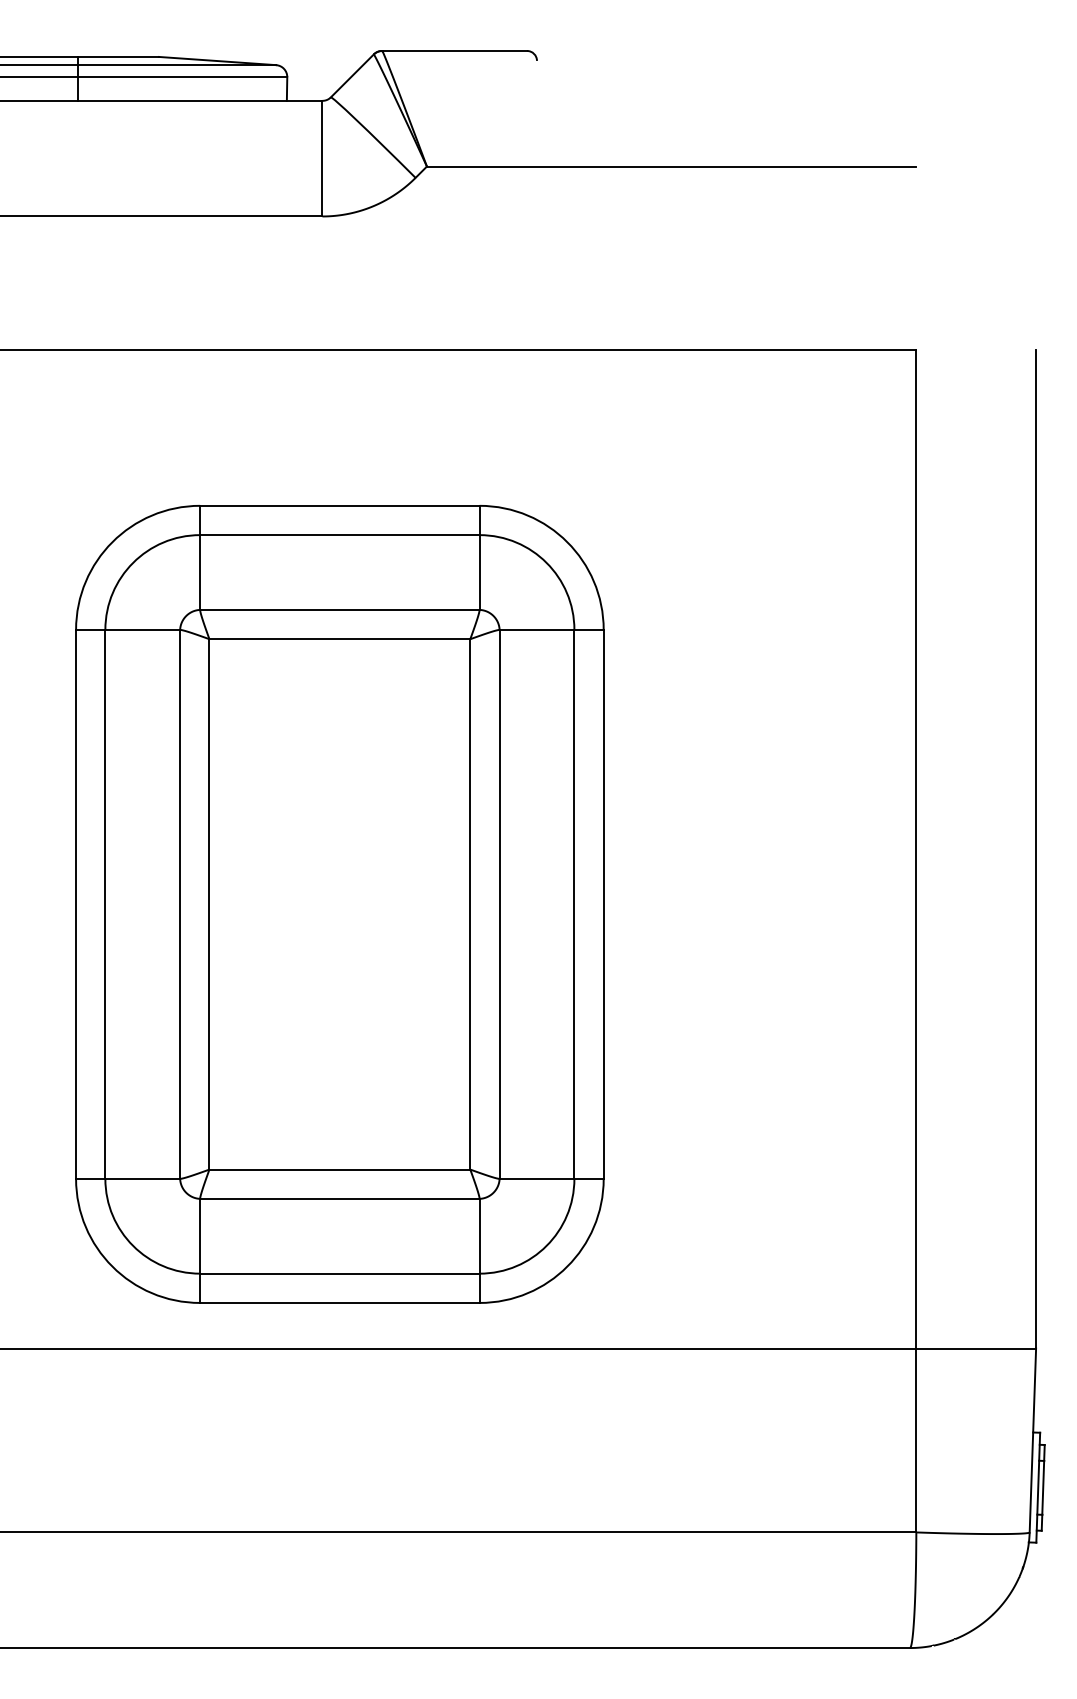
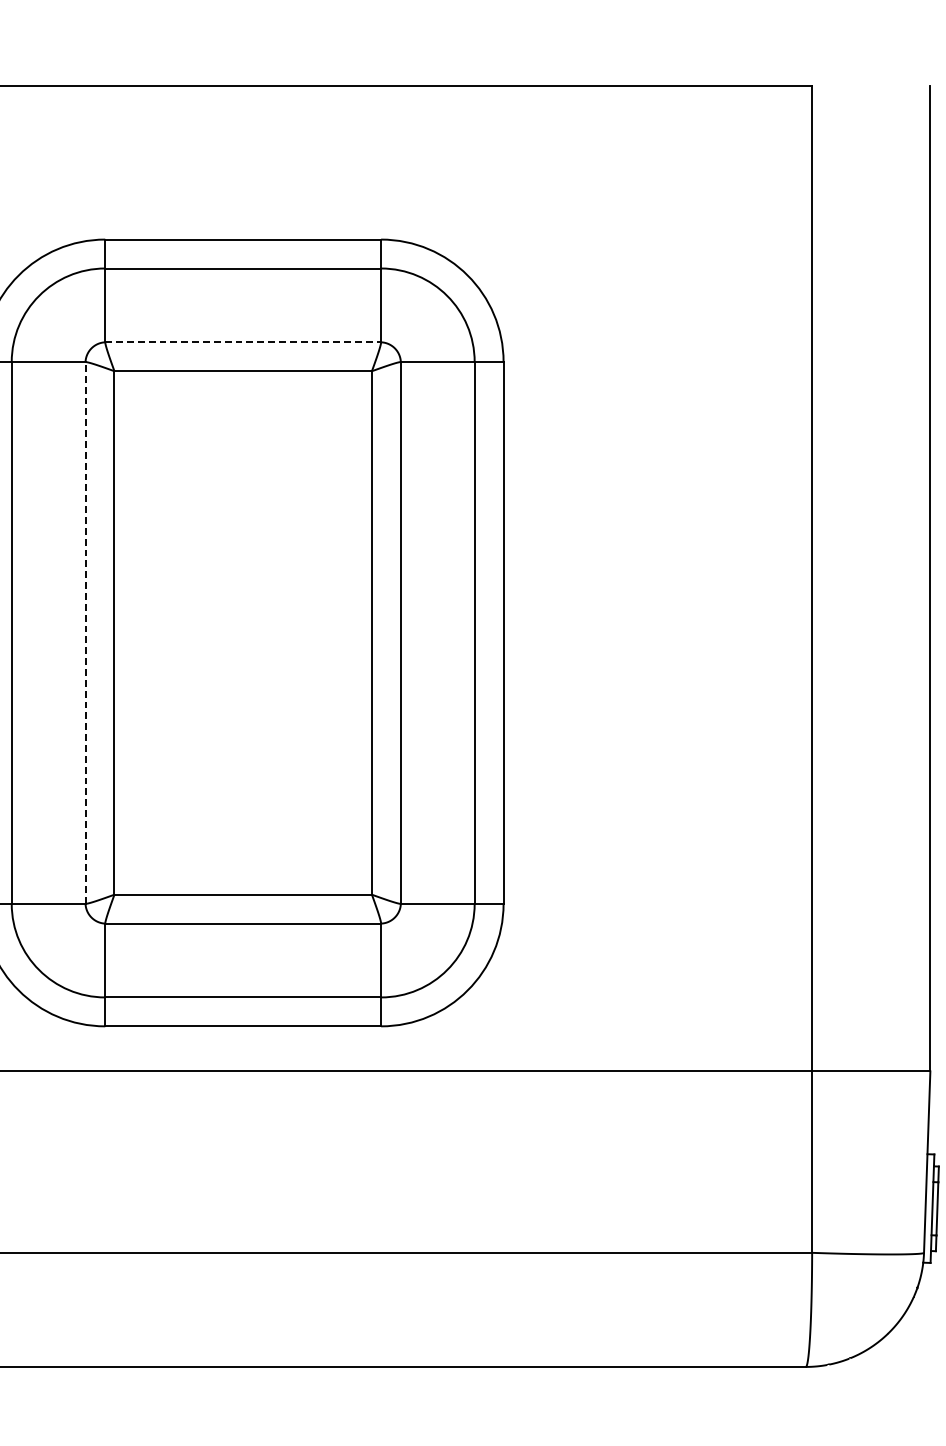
line: (339, 609) -> (242, 341), solid -> dashed
line: (180, 903) -> (85, 632), solid -> dashed

